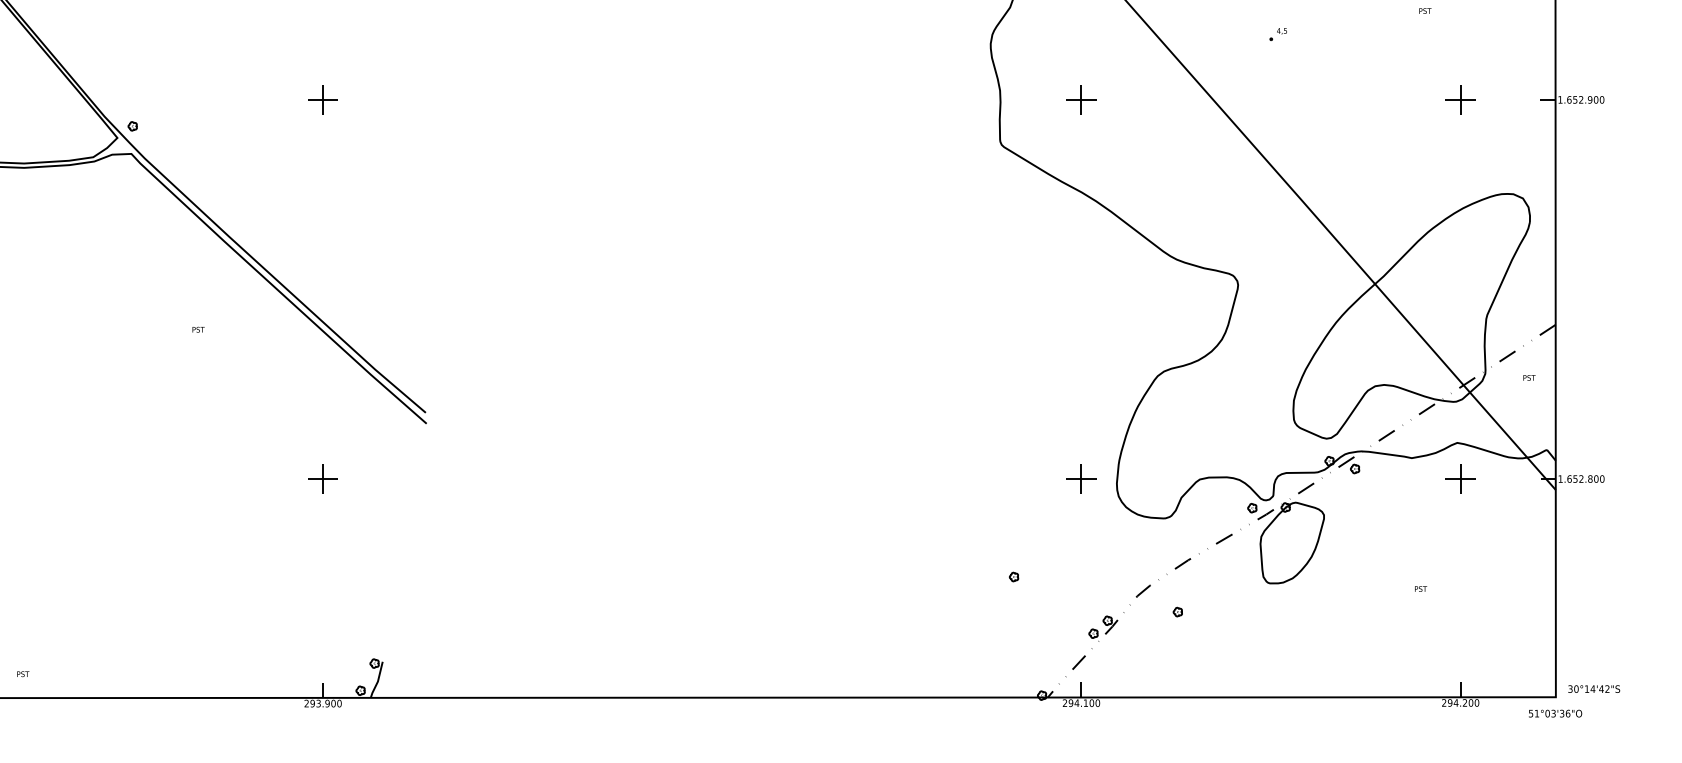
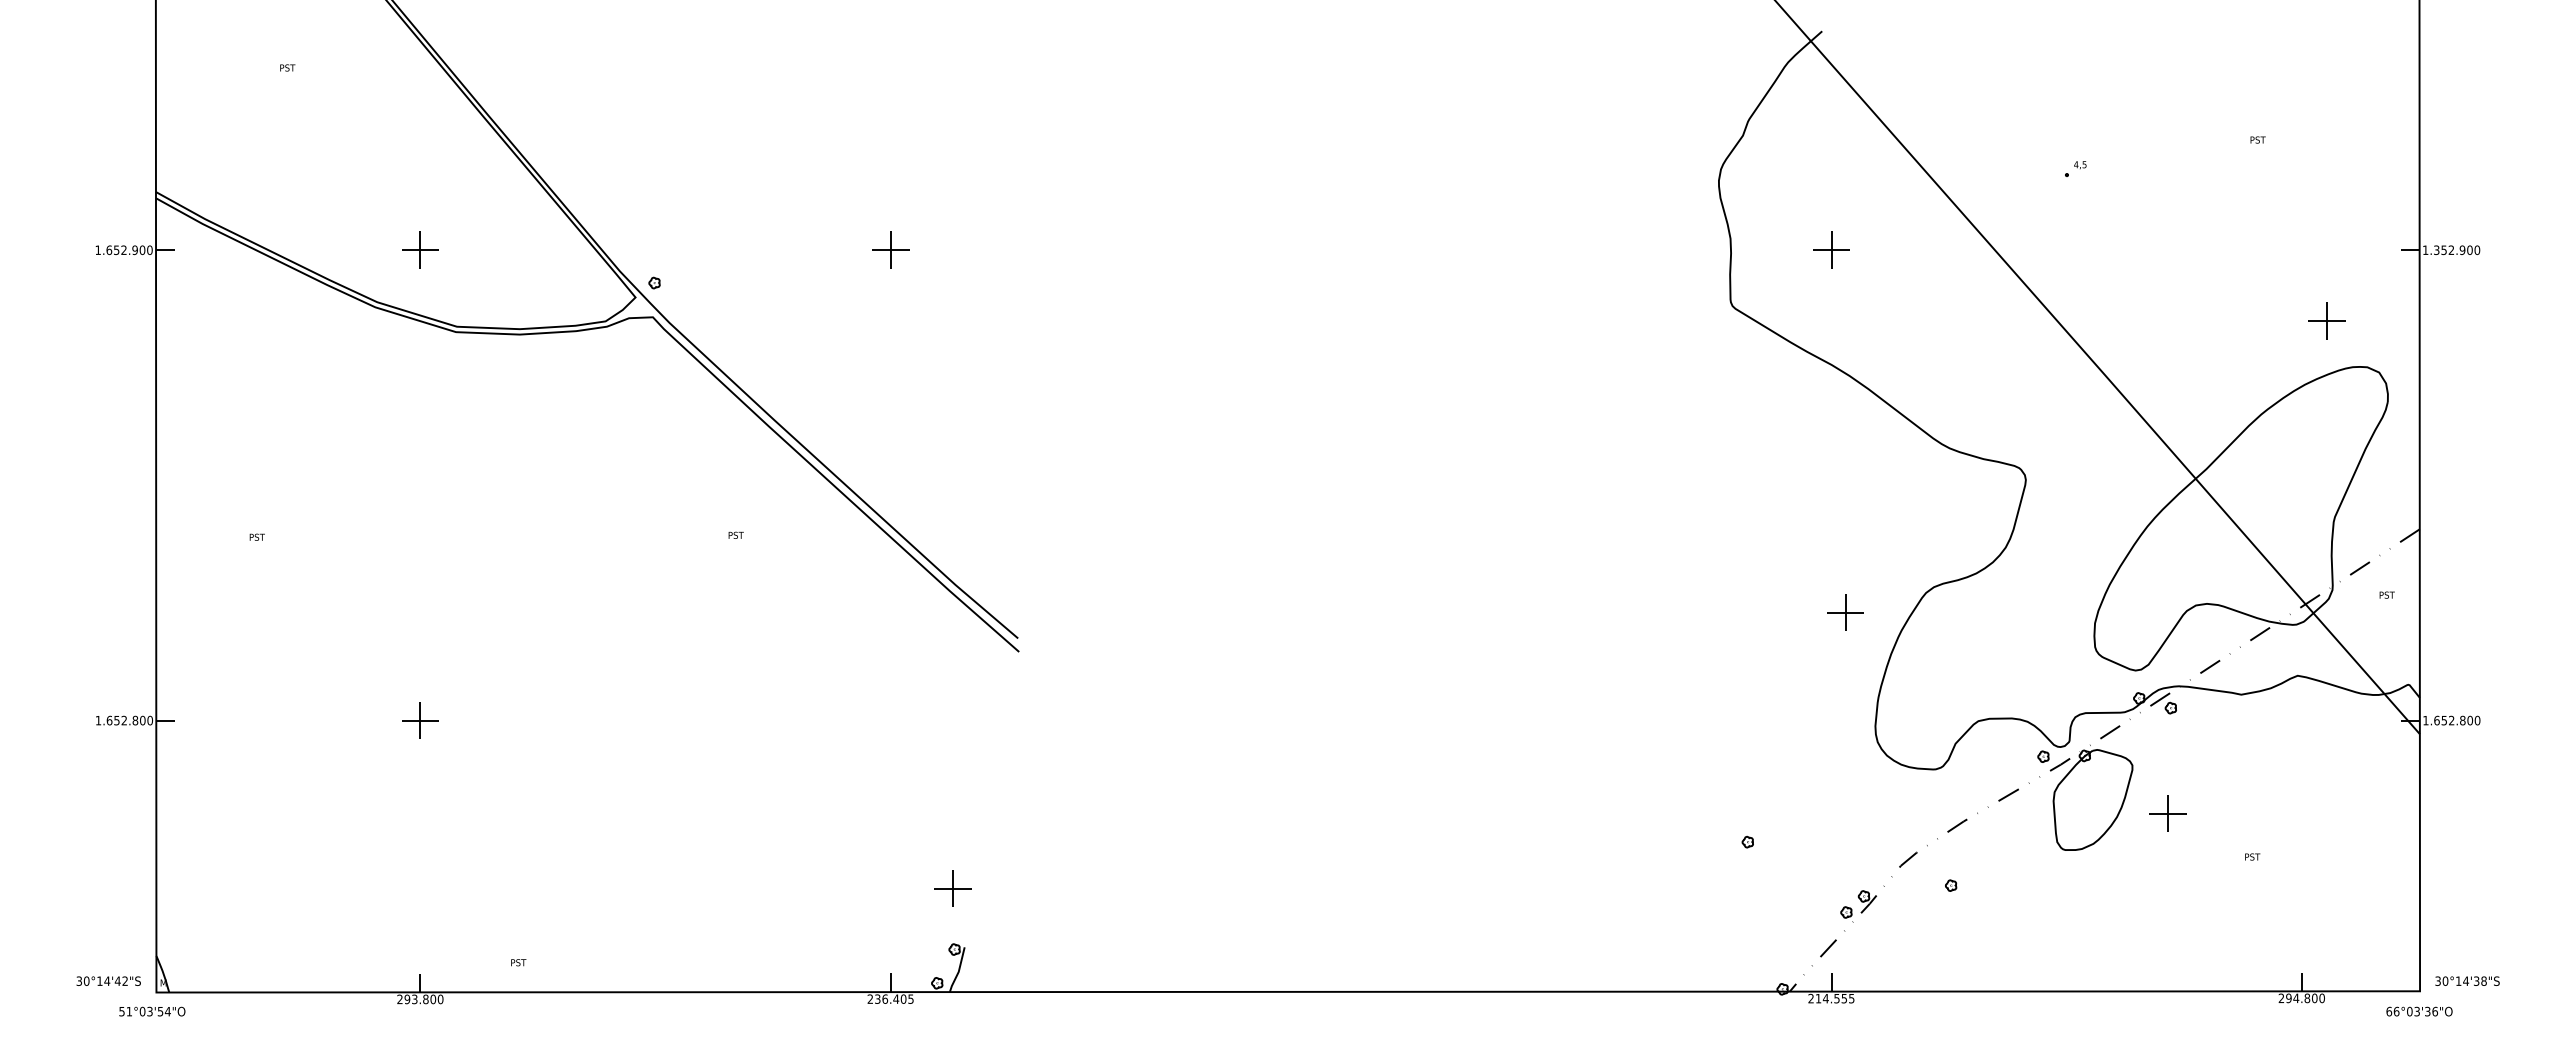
part: (1460, 99) -> (2326, 320), moved
text: (1569, 99) -> (2436, 249), 1.652.900 -> 1.352.900
part: (322, 478) -> (952, 888), moved
part: (1081, 478) -> (1845, 612), moved
part: (1460, 478) -> (2167, 813), moved
text: (1603, 688) -> (2479, 980), 30°14'42"S -> 30°14'38"S
text: (326, 703) -> (894, 998), 293.900 -> 236.405
text: (1083, 703) -> (1834, 998), 294.100 -> 214.555
text: (1465, 703) -> (2307, 998), 294.200 -> 294.800
text: (1533, 713) -> (2392, 1011), 51°03'36"O -> 66°03'36"O

